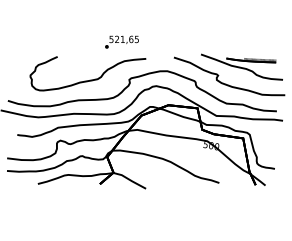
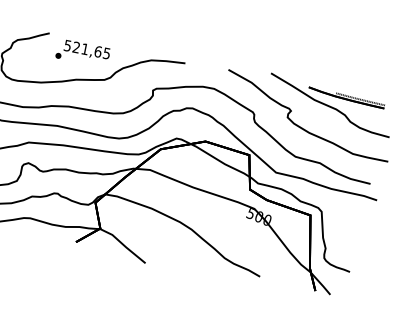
text: (121, 41) -> (82, 52), moved

